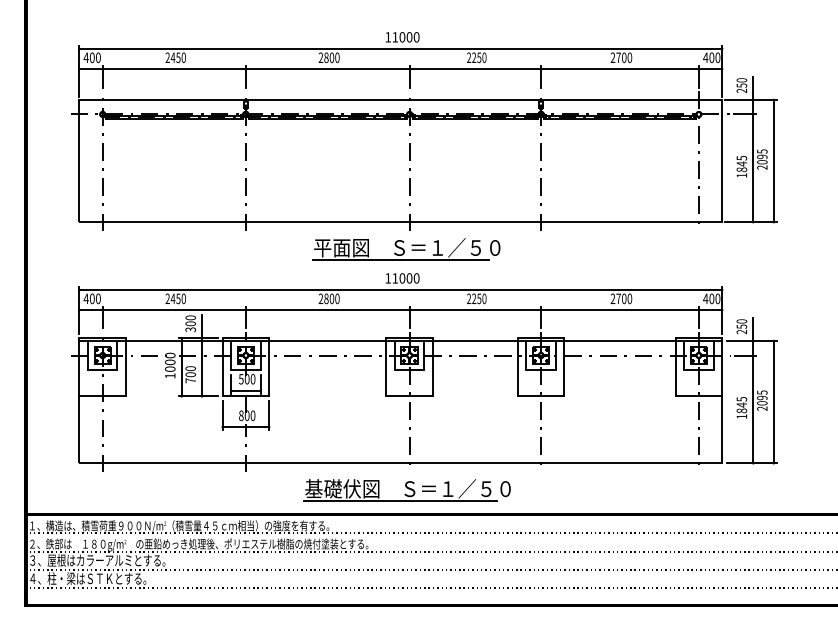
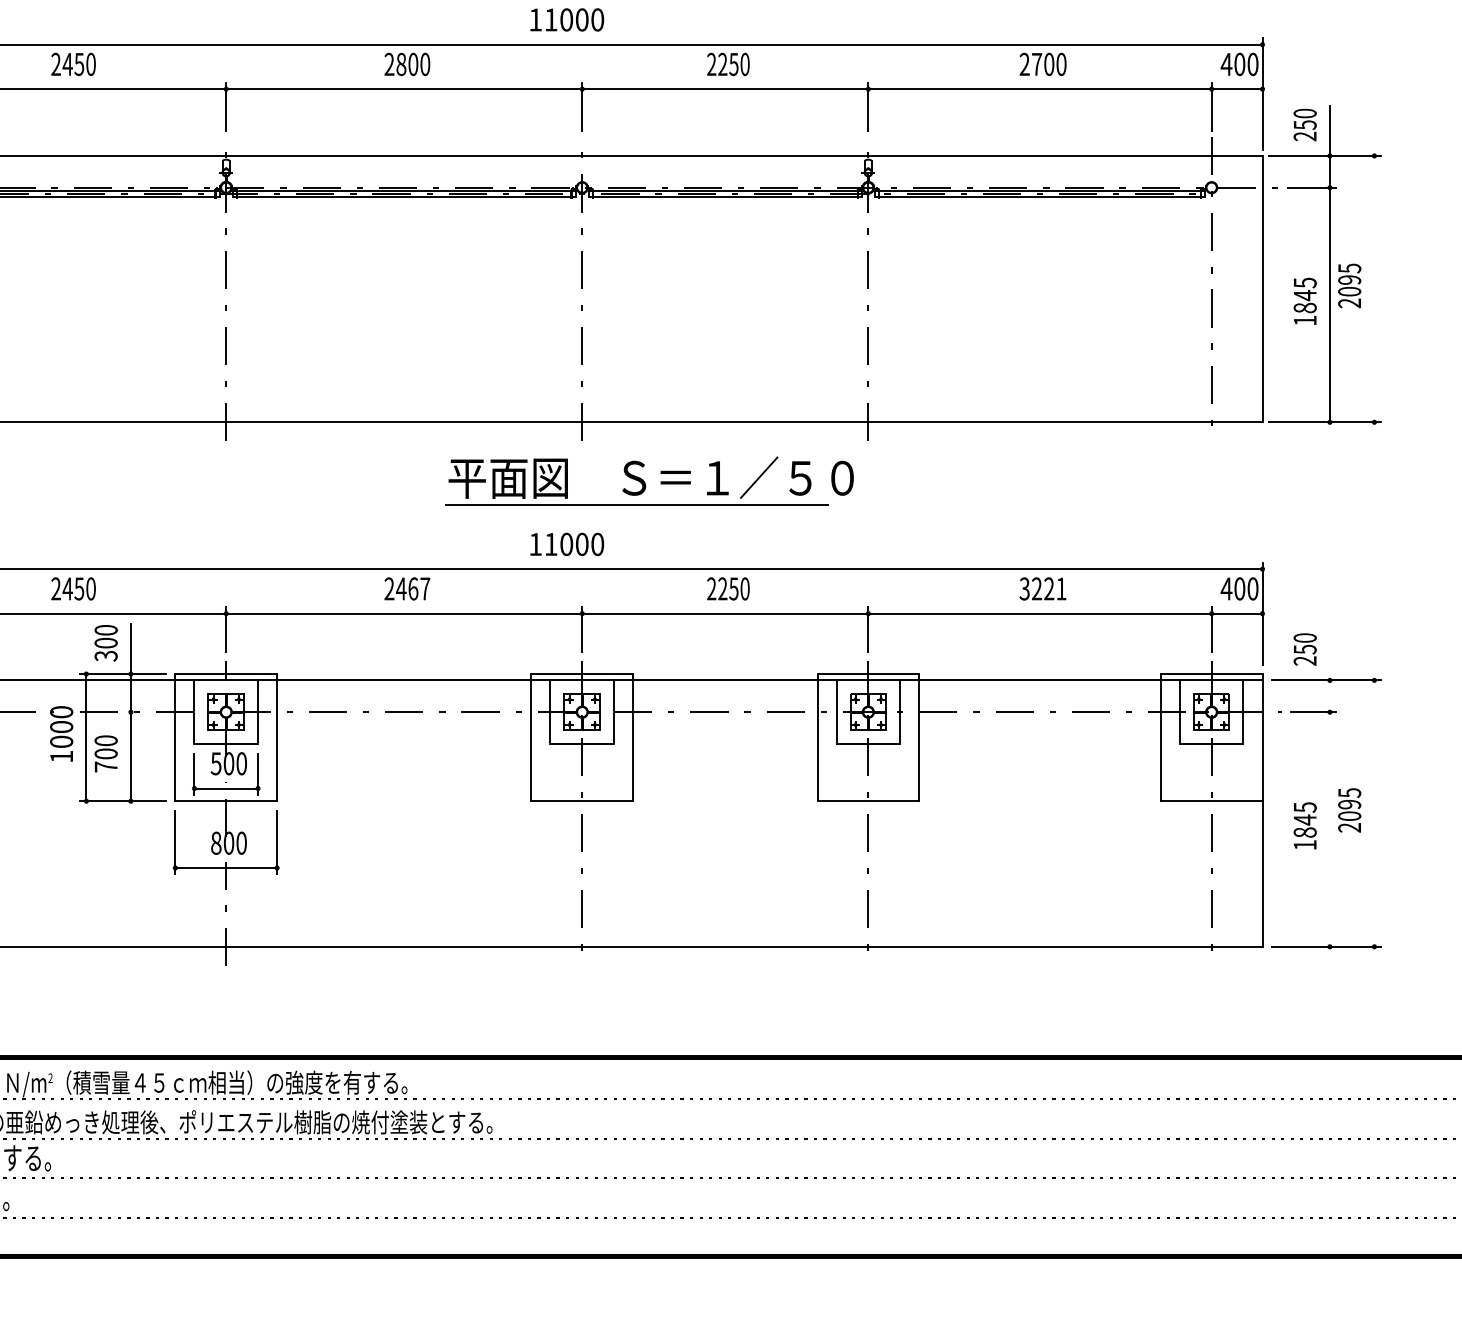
line: (773, 160) -> (1373, 287), removed
part: (406, 249) -> (649, 481), moved
text: (331, 298) -> (412, 588), 2800 -> 2467
text: (621, 298) -> (1043, 588), 2700 -> 3221
line: (753, 390) -> (1330, 788), removed
line: (773, 401) -> (1373, 812), removed
part: (406, 490) -> (575, 1005), removed

